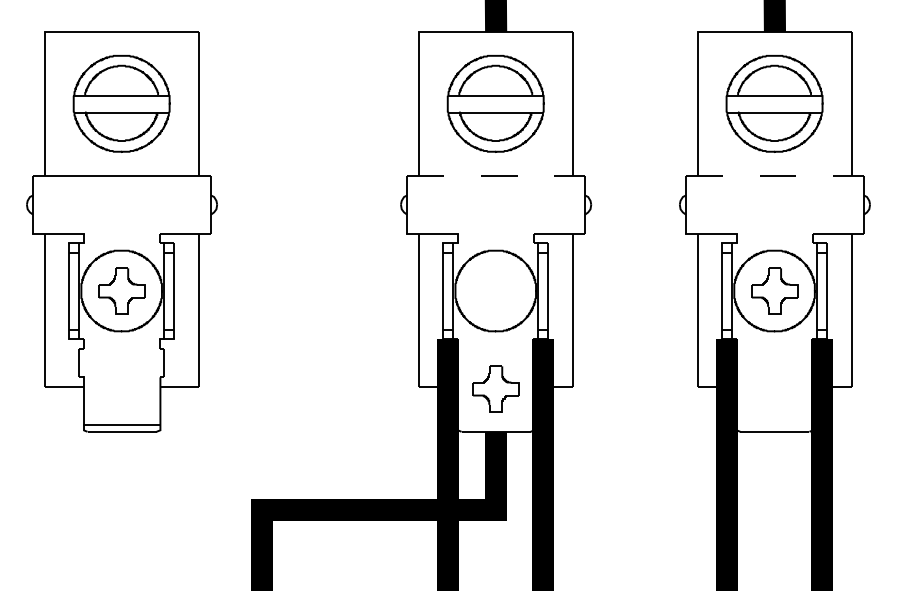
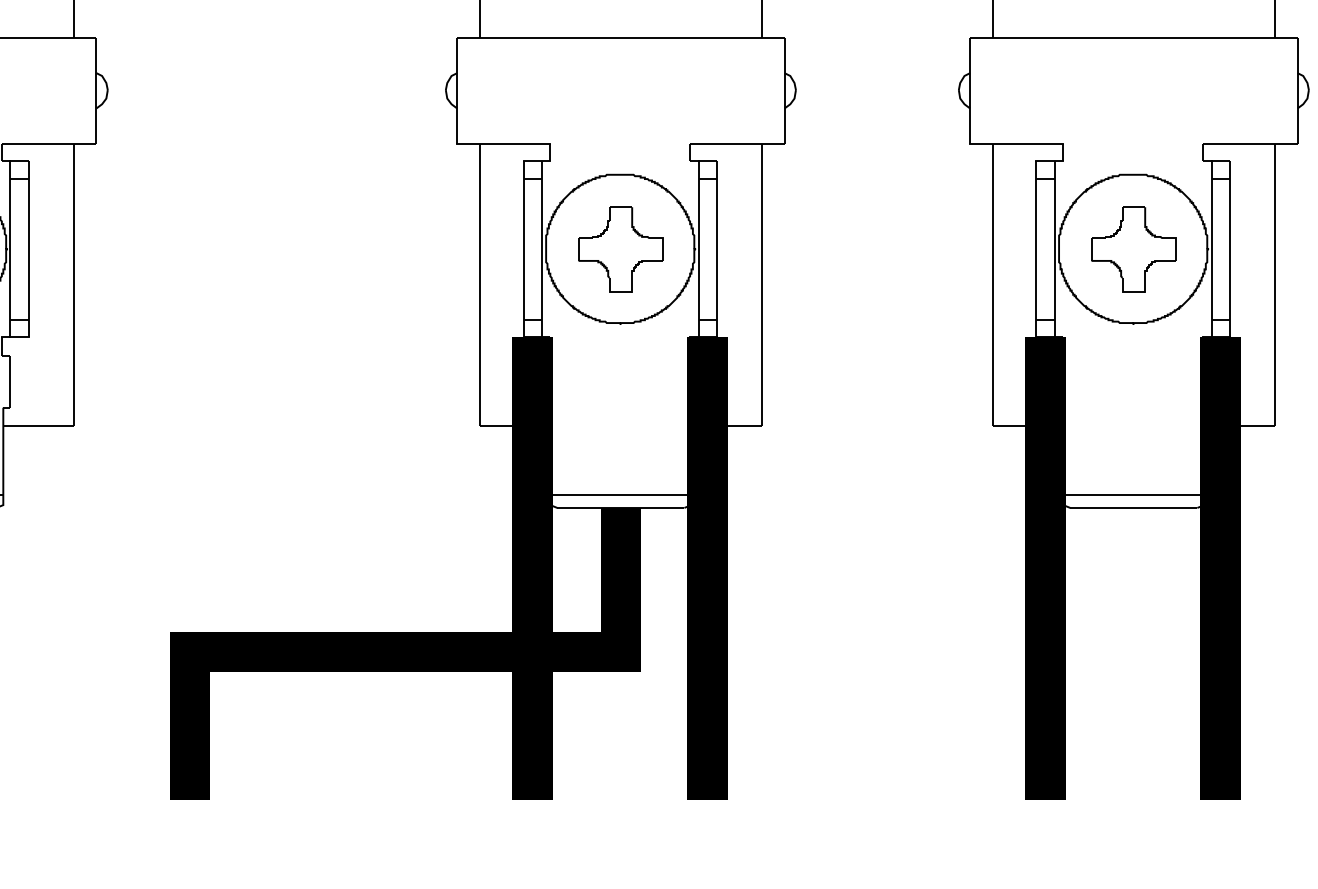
line: (496, 176) -> (621, 38), dashed -> solid
line: (775, 176) -> (1134, 38), dashed -> solid
part: (495, 388) -> (619, 247), moved
line: (495, 424) -> (619, 494), added
line: (774, 424) -> (1133, 494), added

